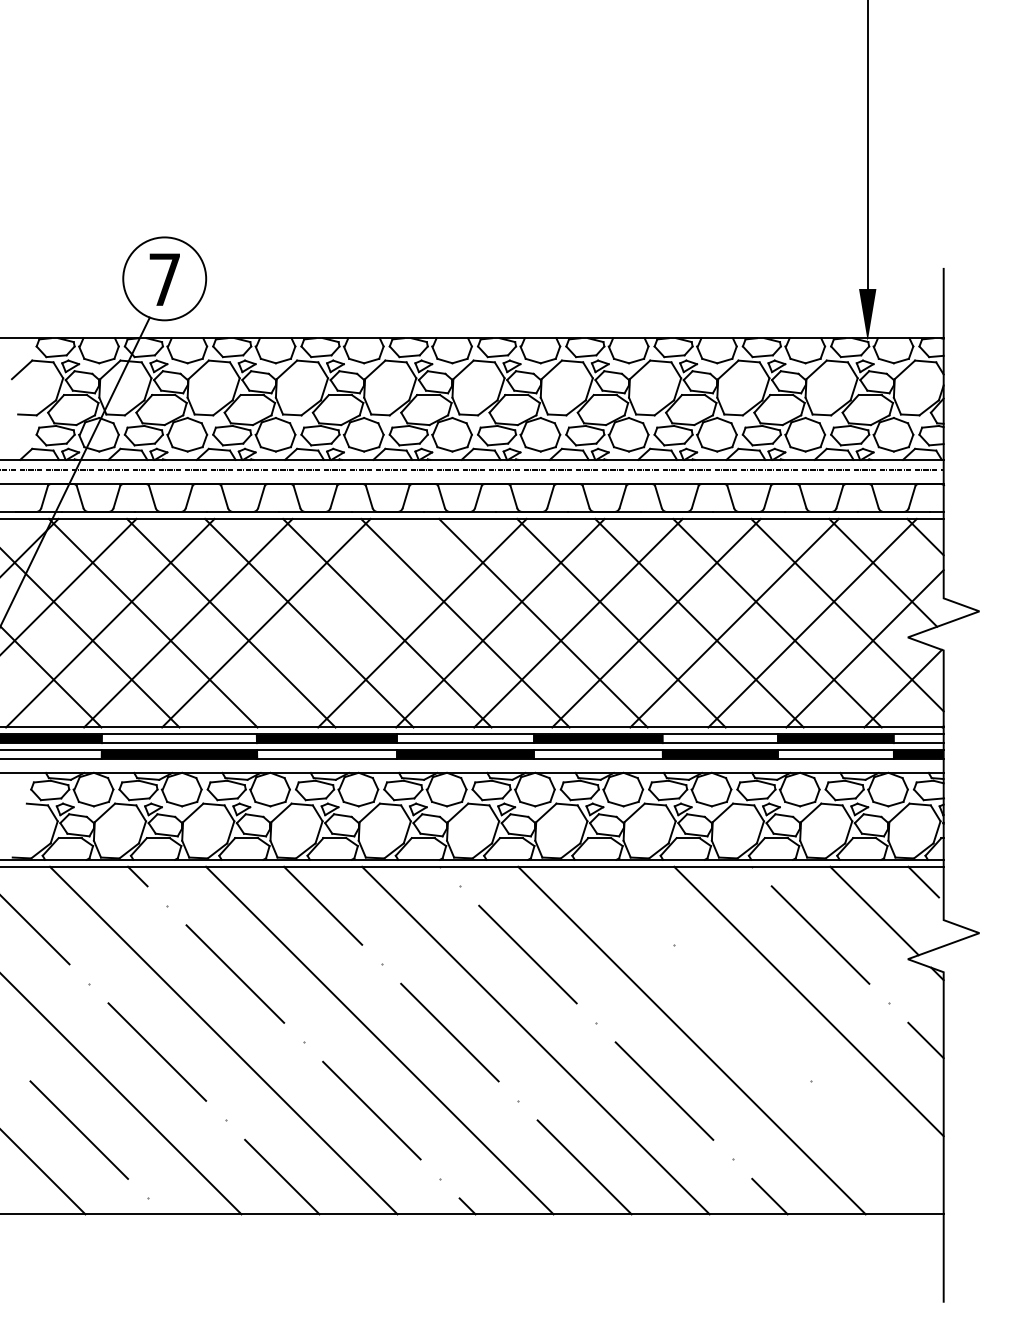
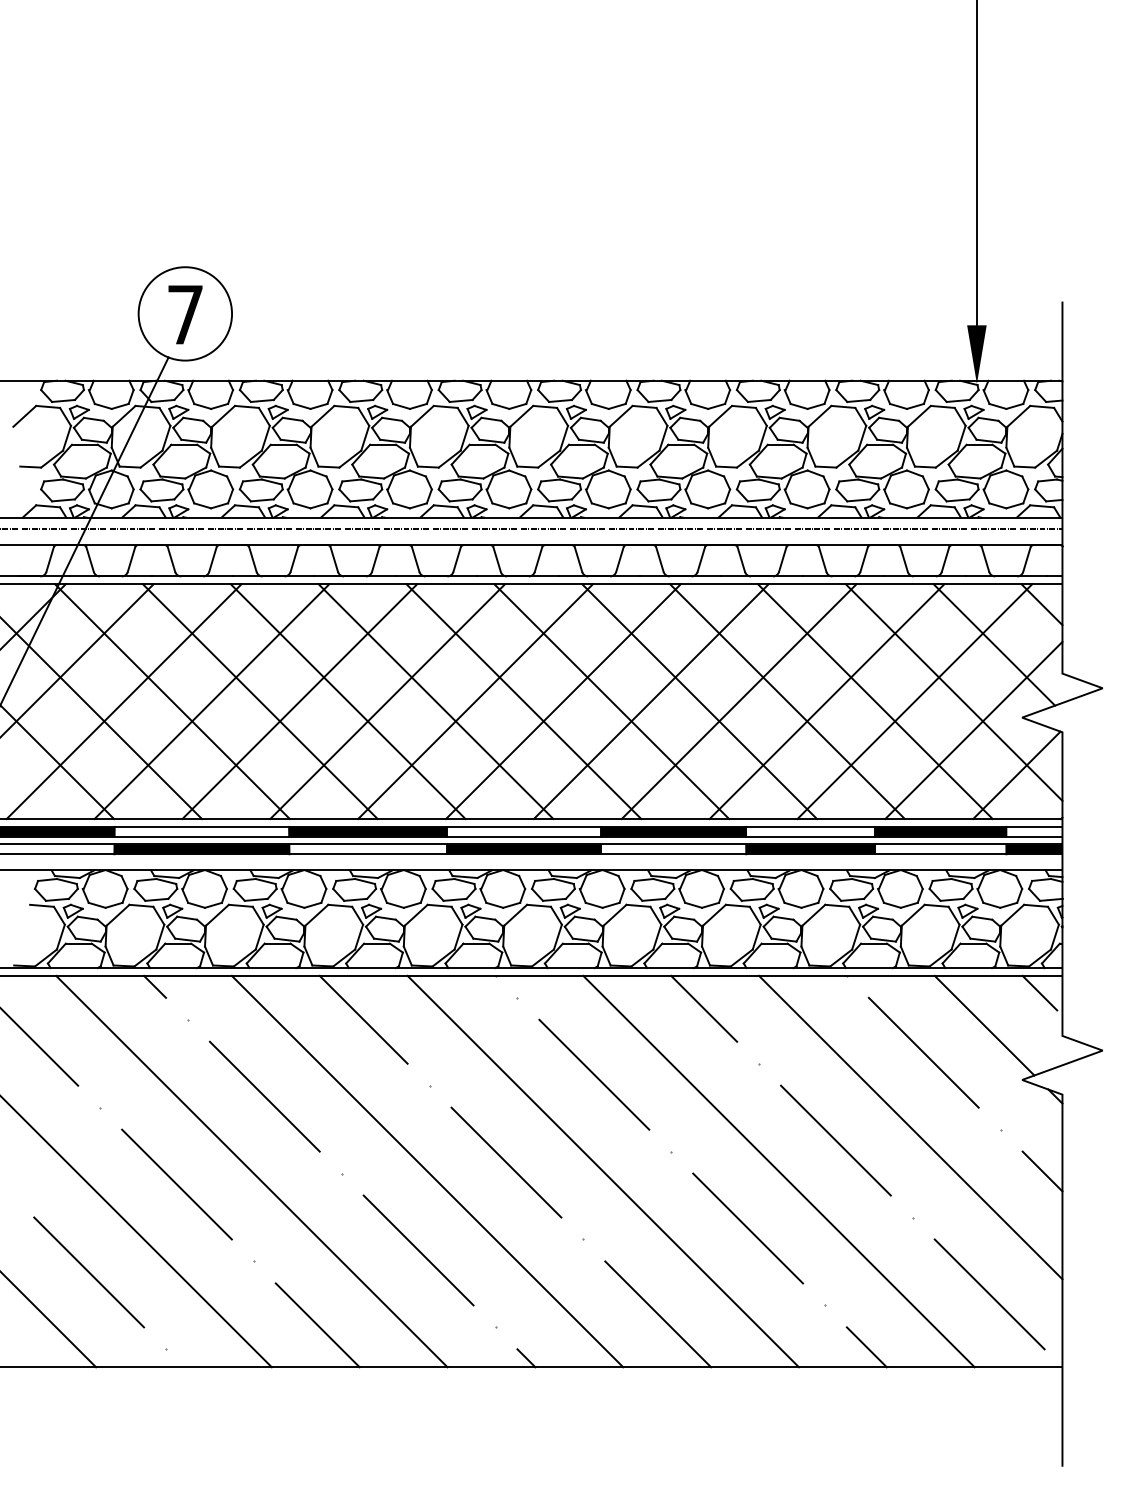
line: (344, 622) -> (387, 700), added
line: (625, 895) -> (704, 1008), added
line: (742, 1012) -> (835, 1139), added
line: (878, 1149) -> (989, 1294), added

